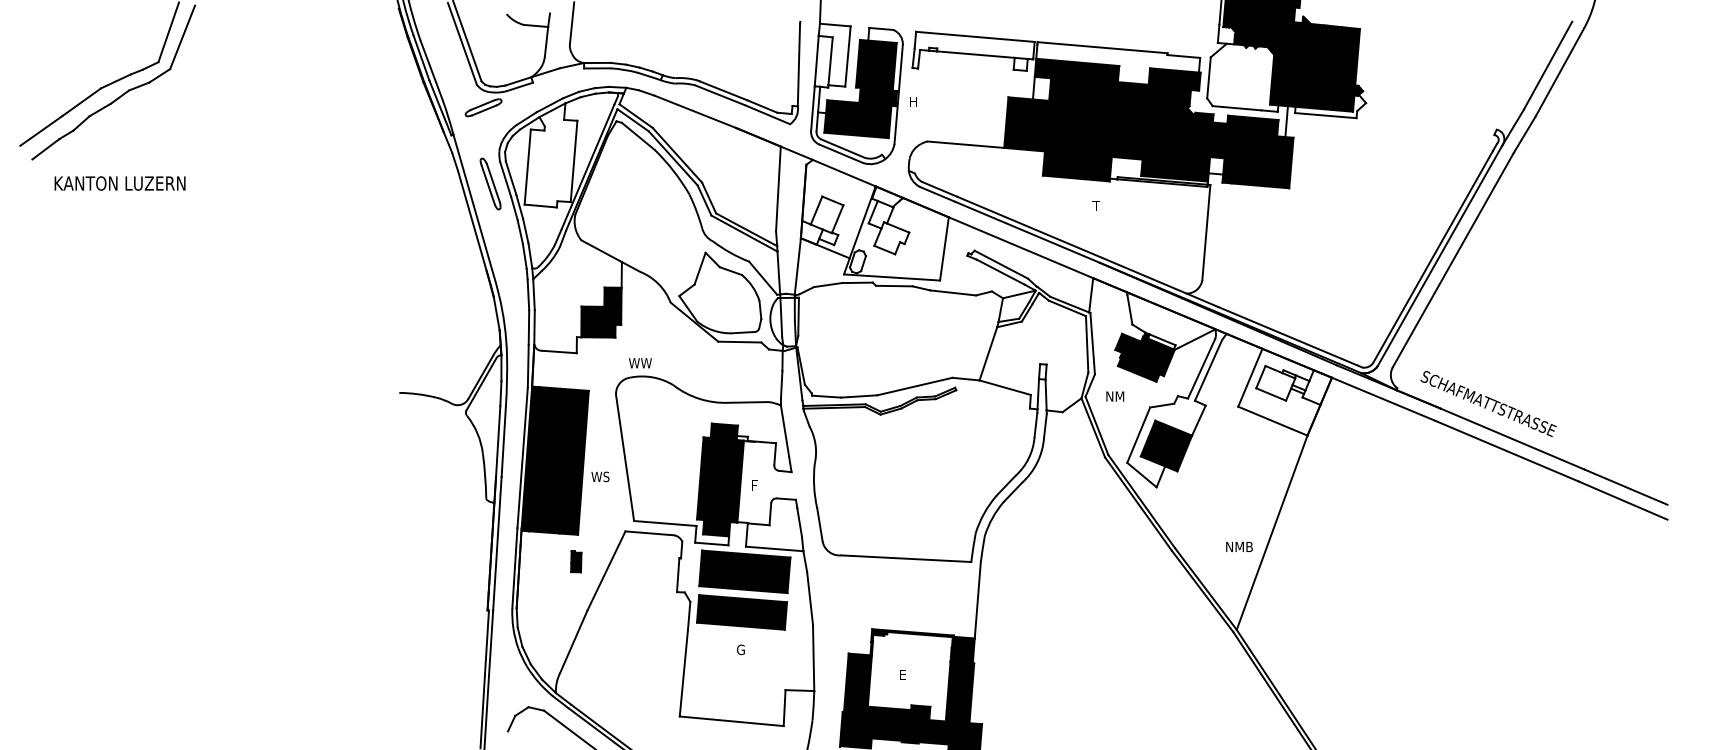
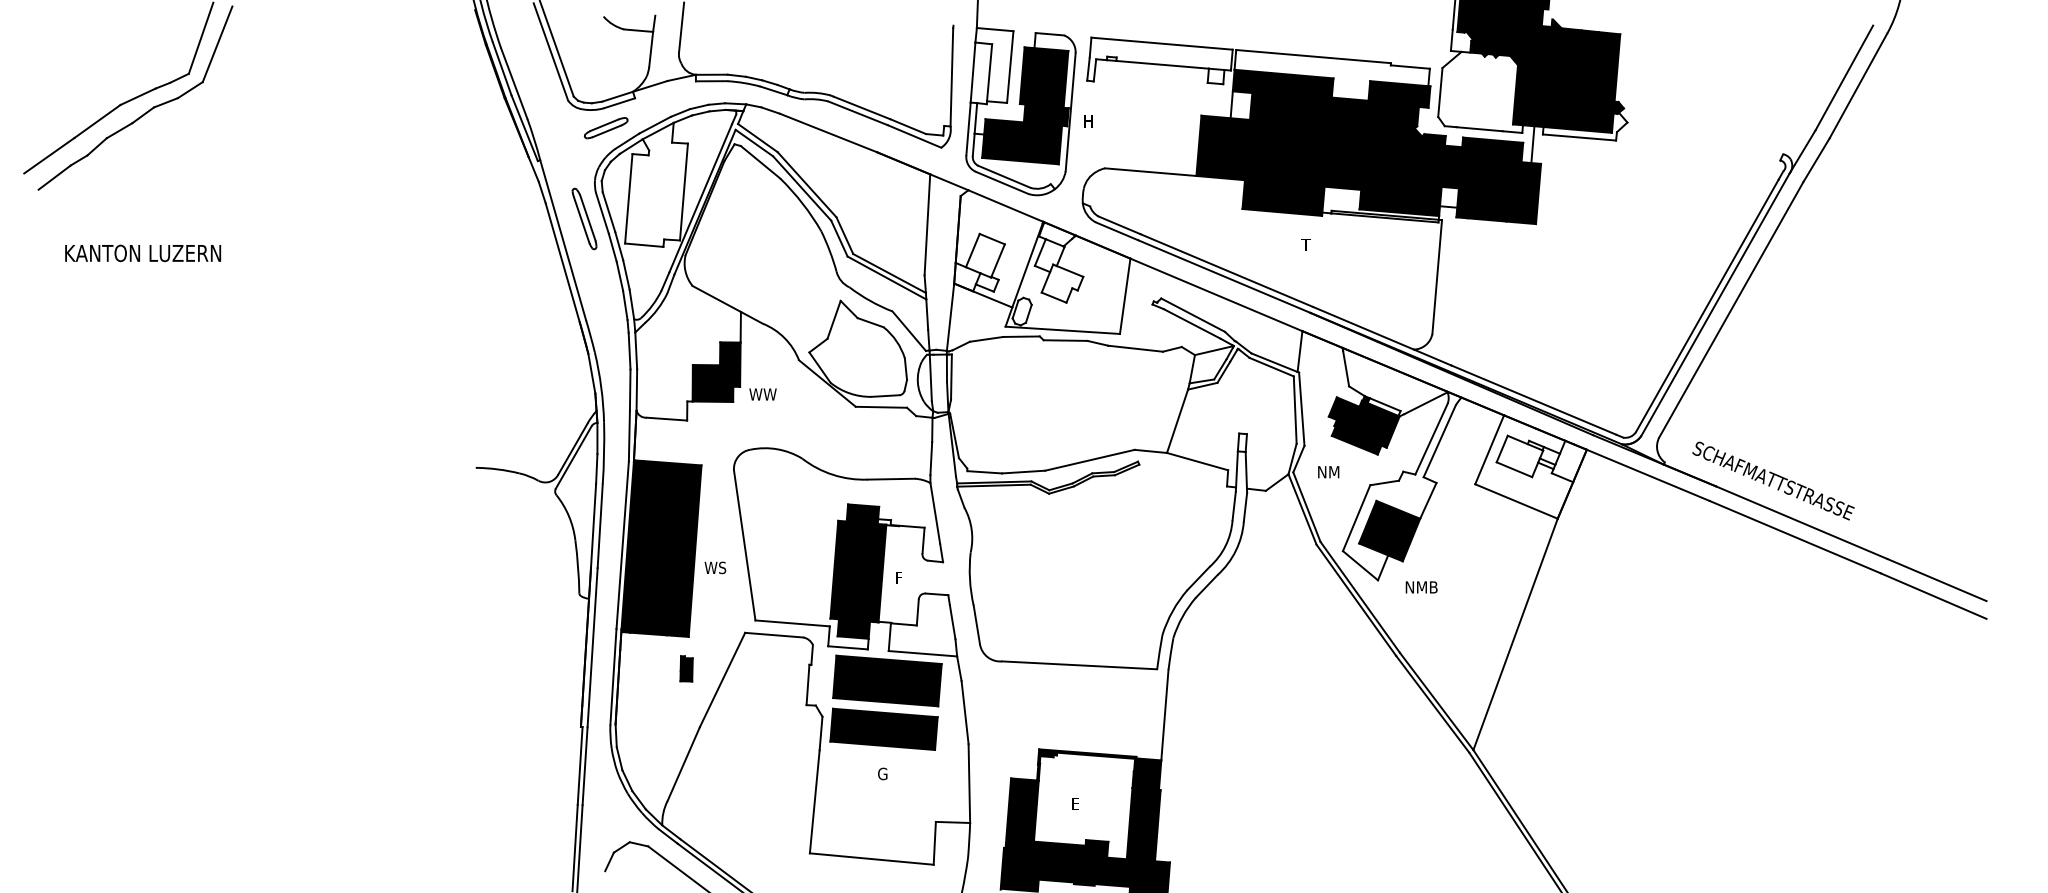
part: (483, 108) -> (606, 128), moved
text: (120, 183) -> (143, 253), moved
text: (639, 363) -> (762, 394), moved
text: (1239, 547) -> (1421, 587), moved

